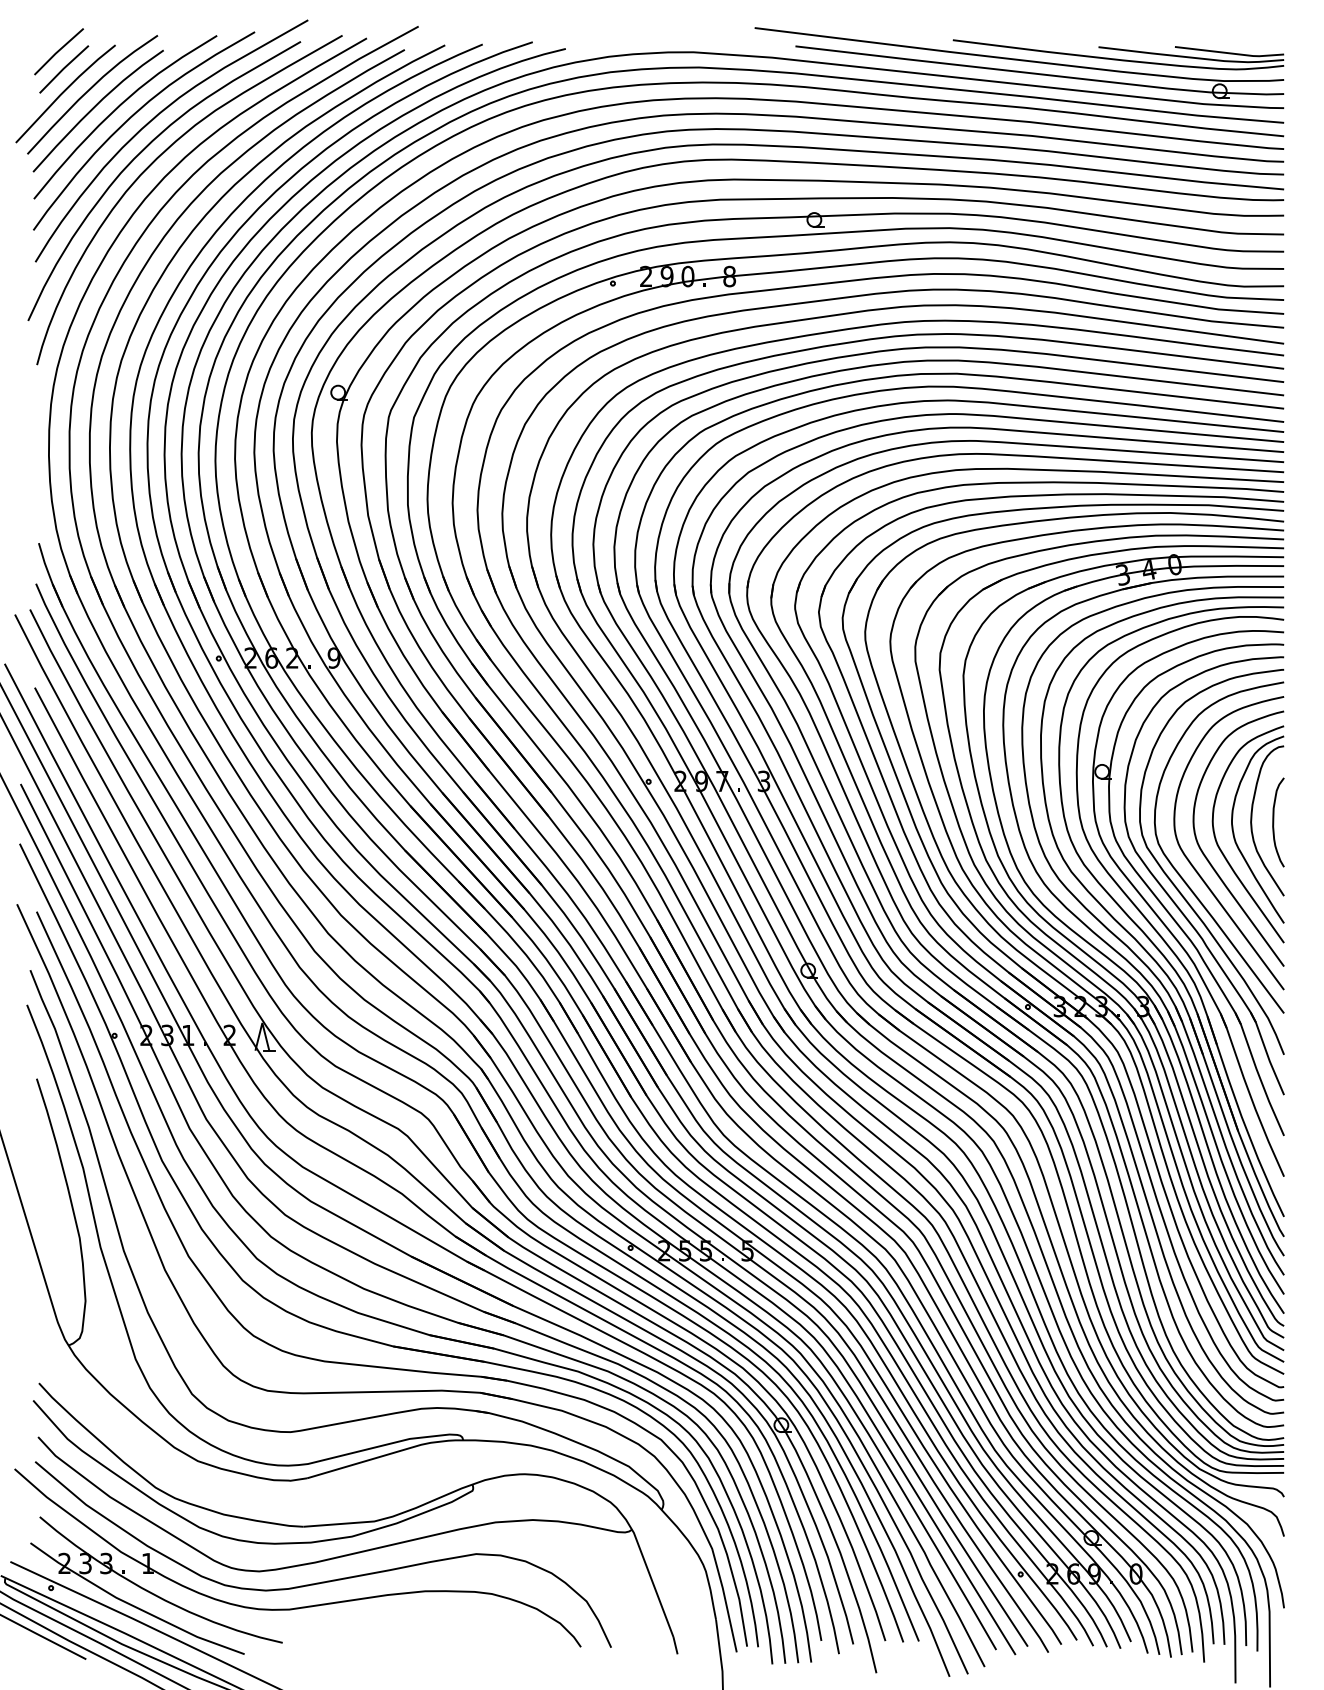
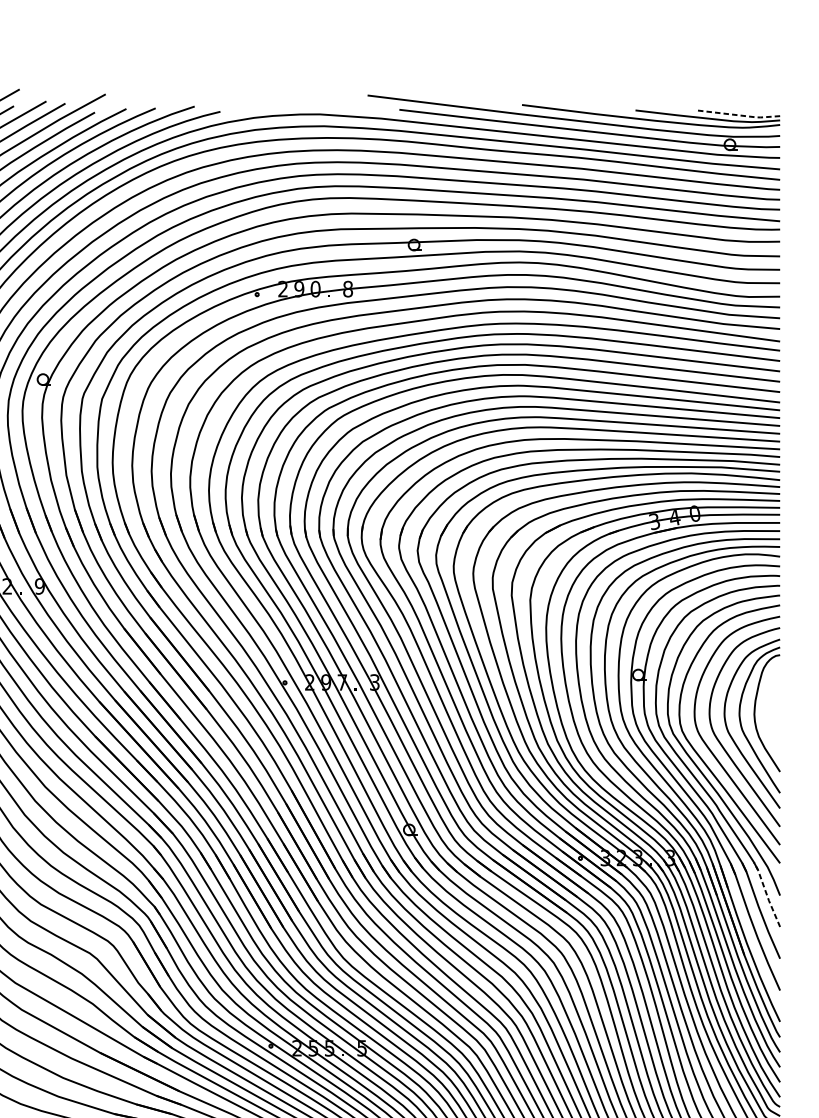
line: (1230, 53) -> (738, 115), solid -> dashed
curve: (1274, 822) -> (772, 714), removed
line: (1266, 1053) -> (766, 894), solid -> dashed

